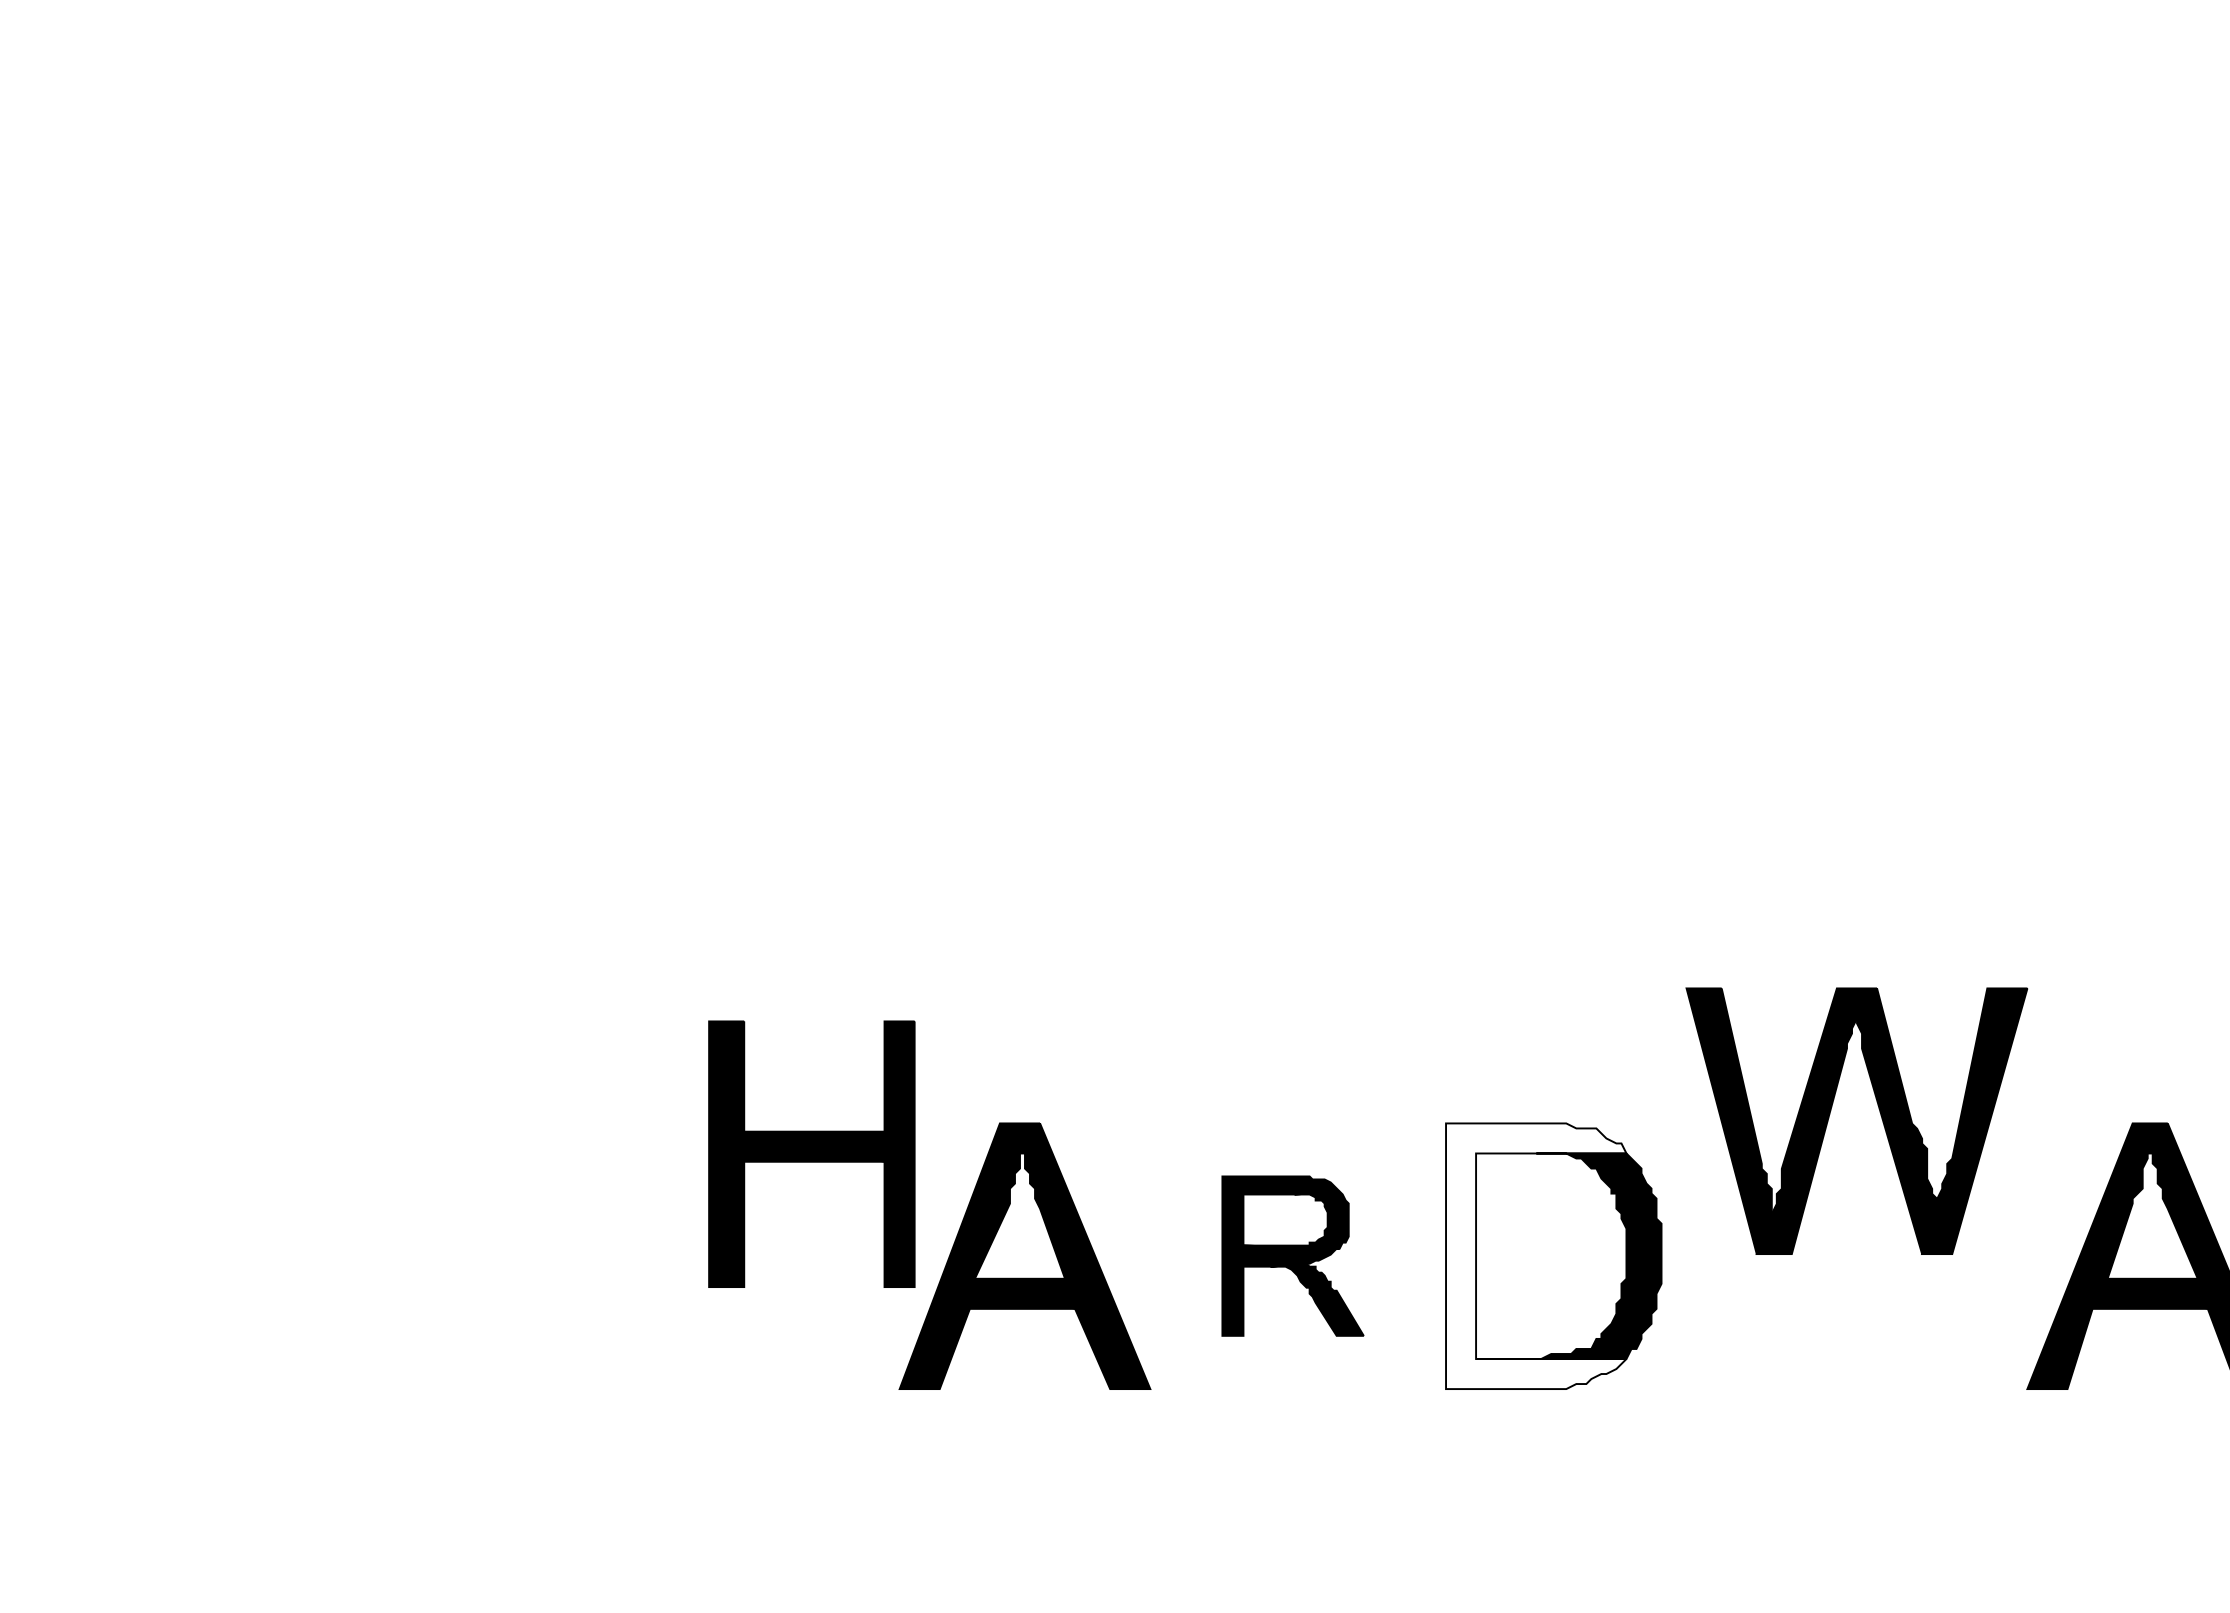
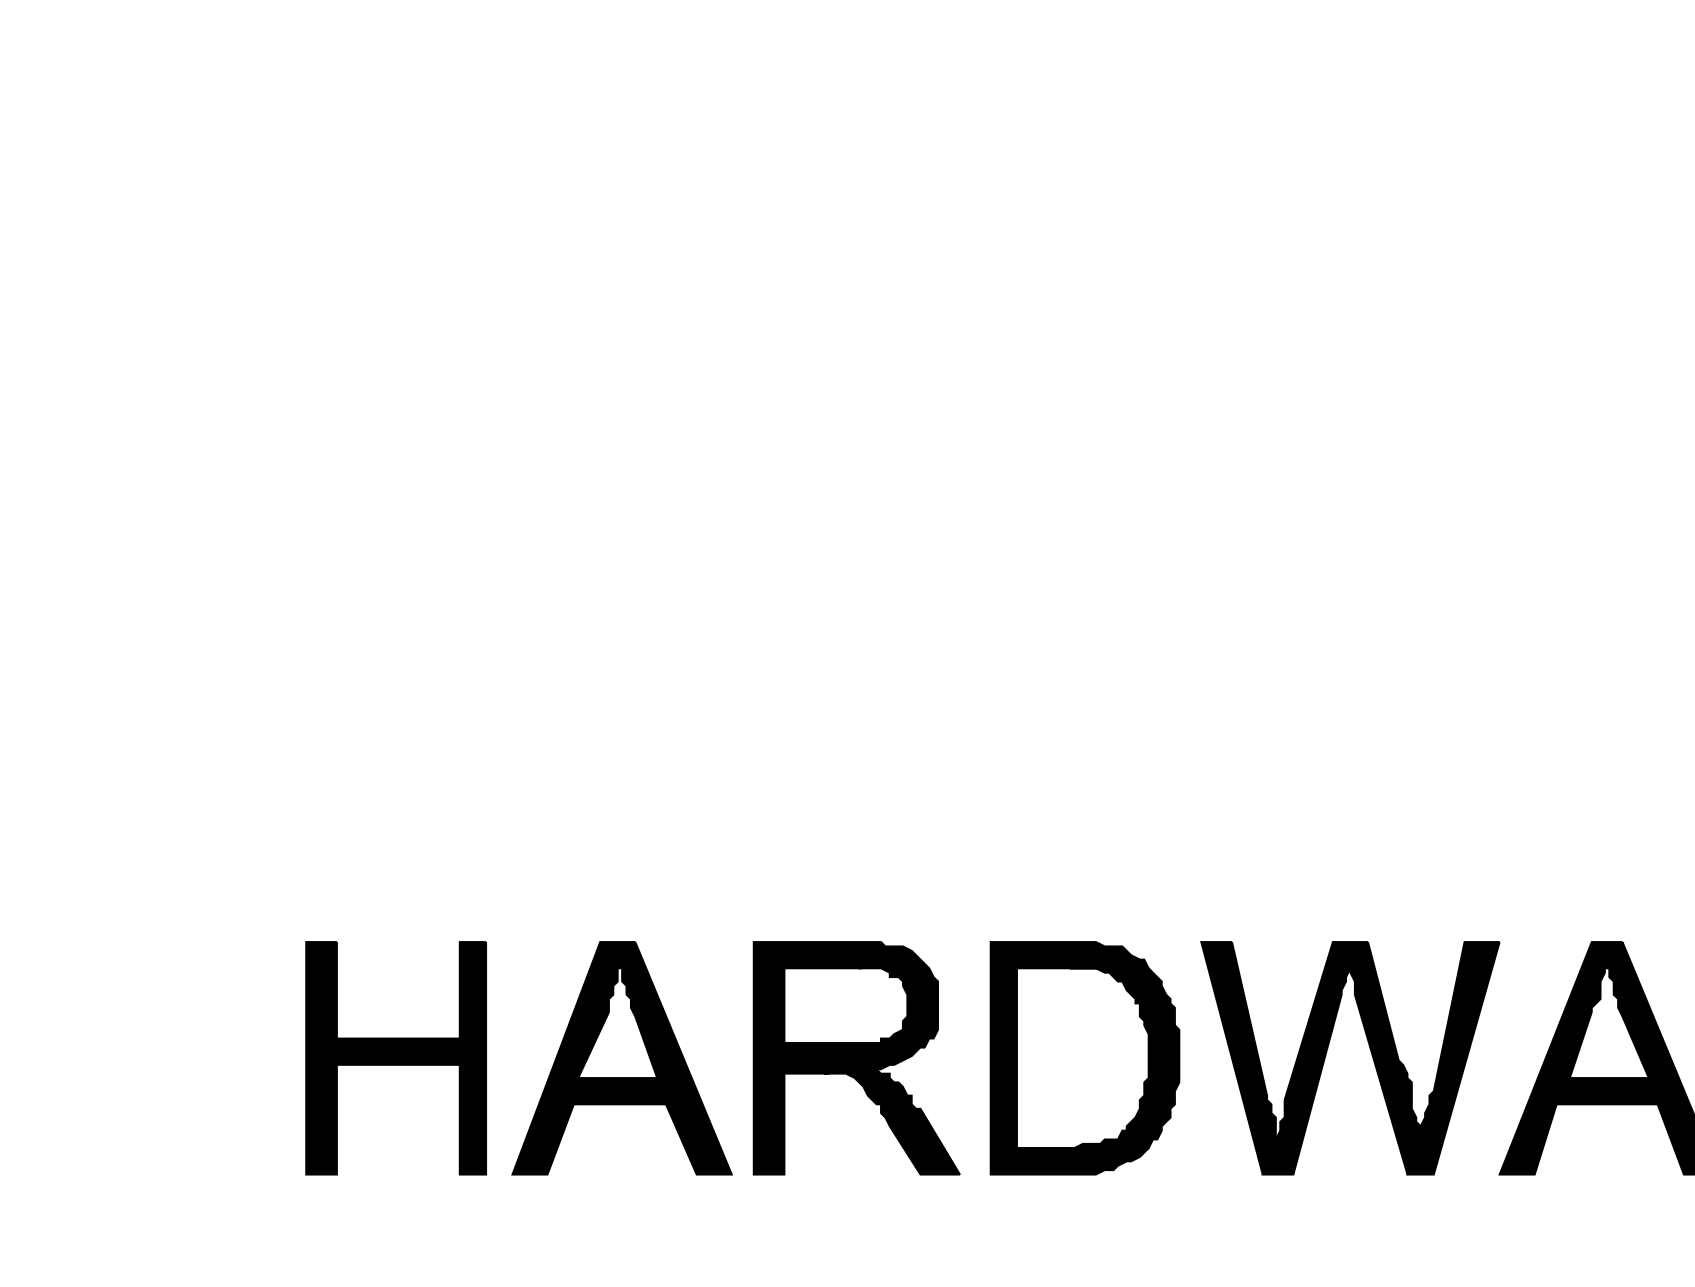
part: (1879, 1112) -> (1370, 1050), moved
part: (811, 1153) -> (395, 1057), moved
part: (1292, 1255) -> (856, 1057), size x1.67
fill: (1536, 1256) -> (1069, 1058), added

